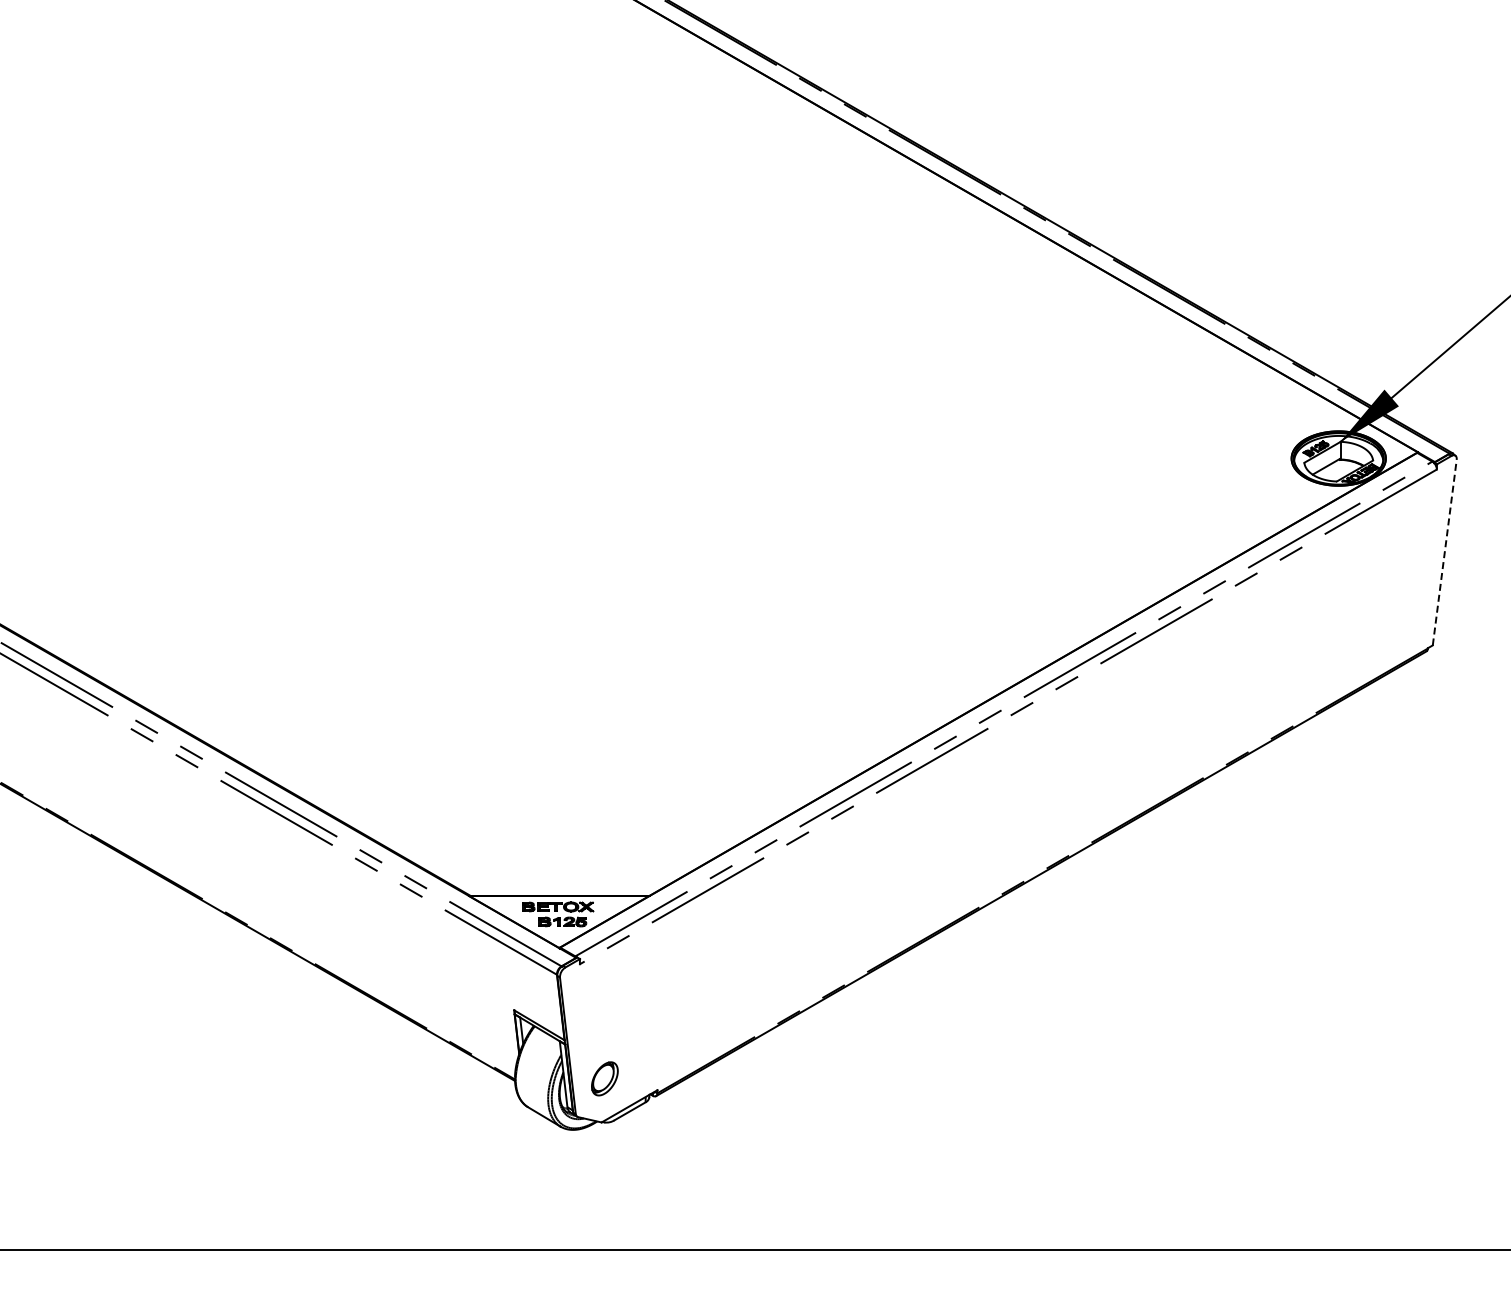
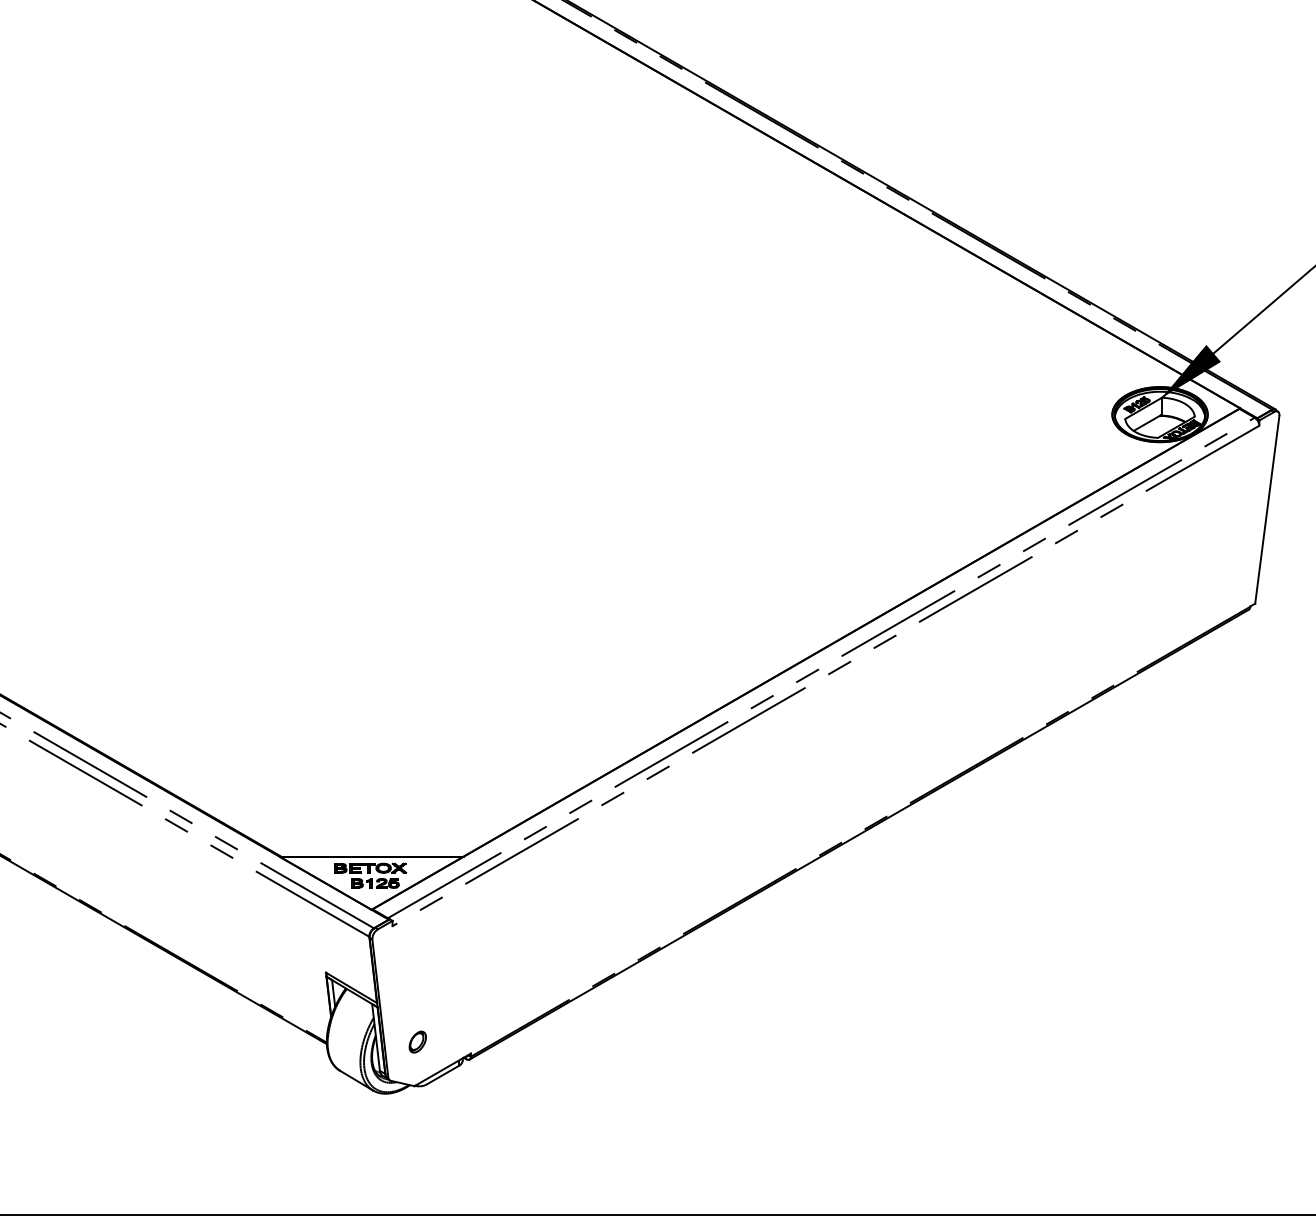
line: (1444, 552) -> (1267, 509), dashed -> solid
part: (604, 1078) -> (417, 1041), size x0.62

